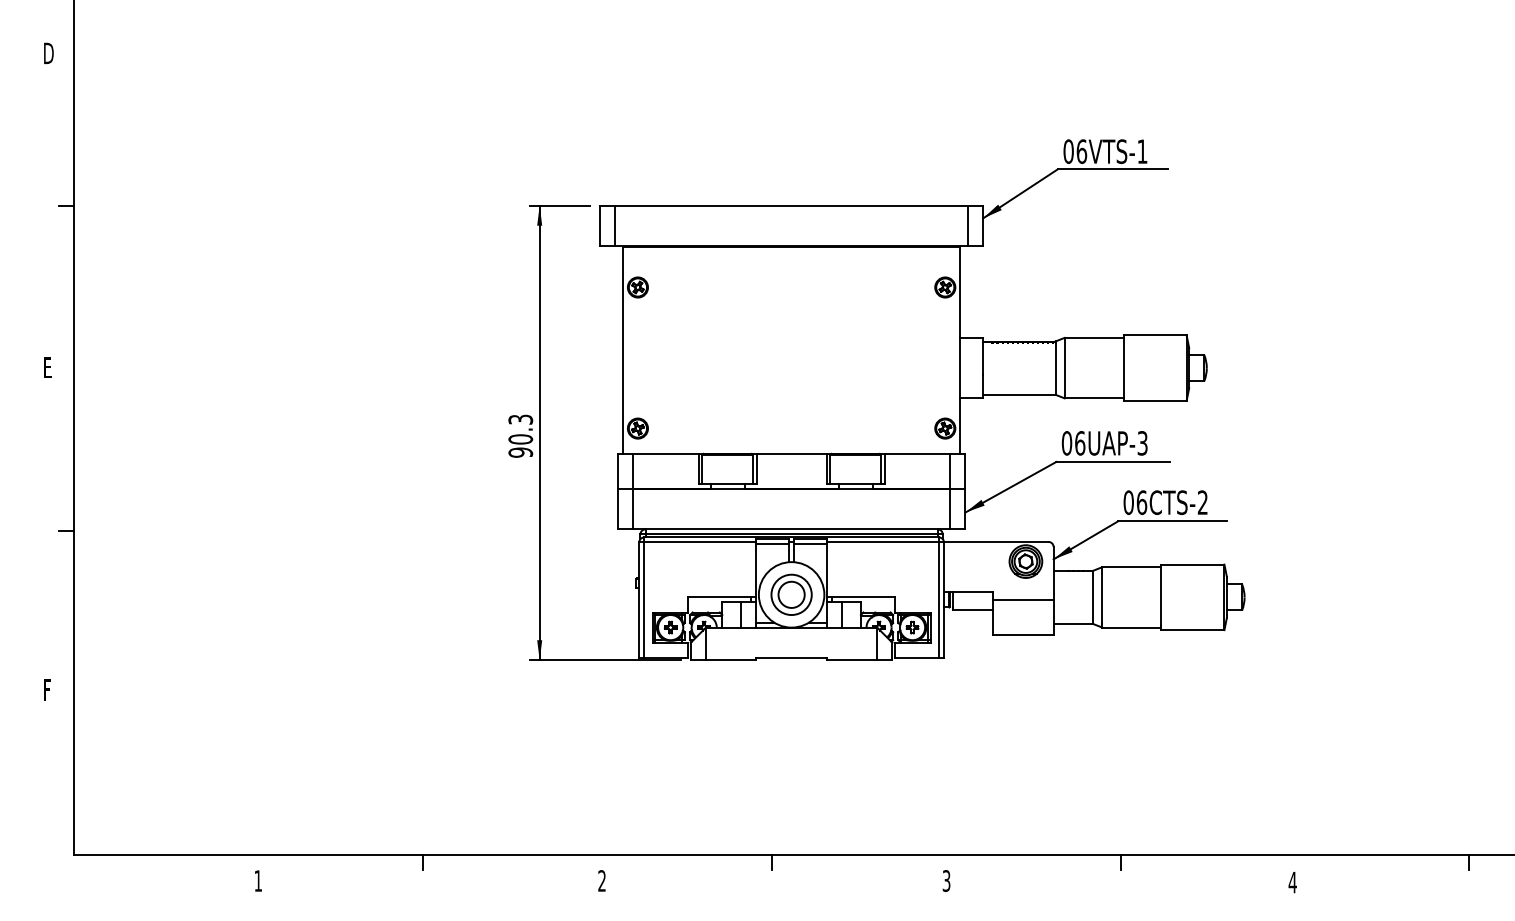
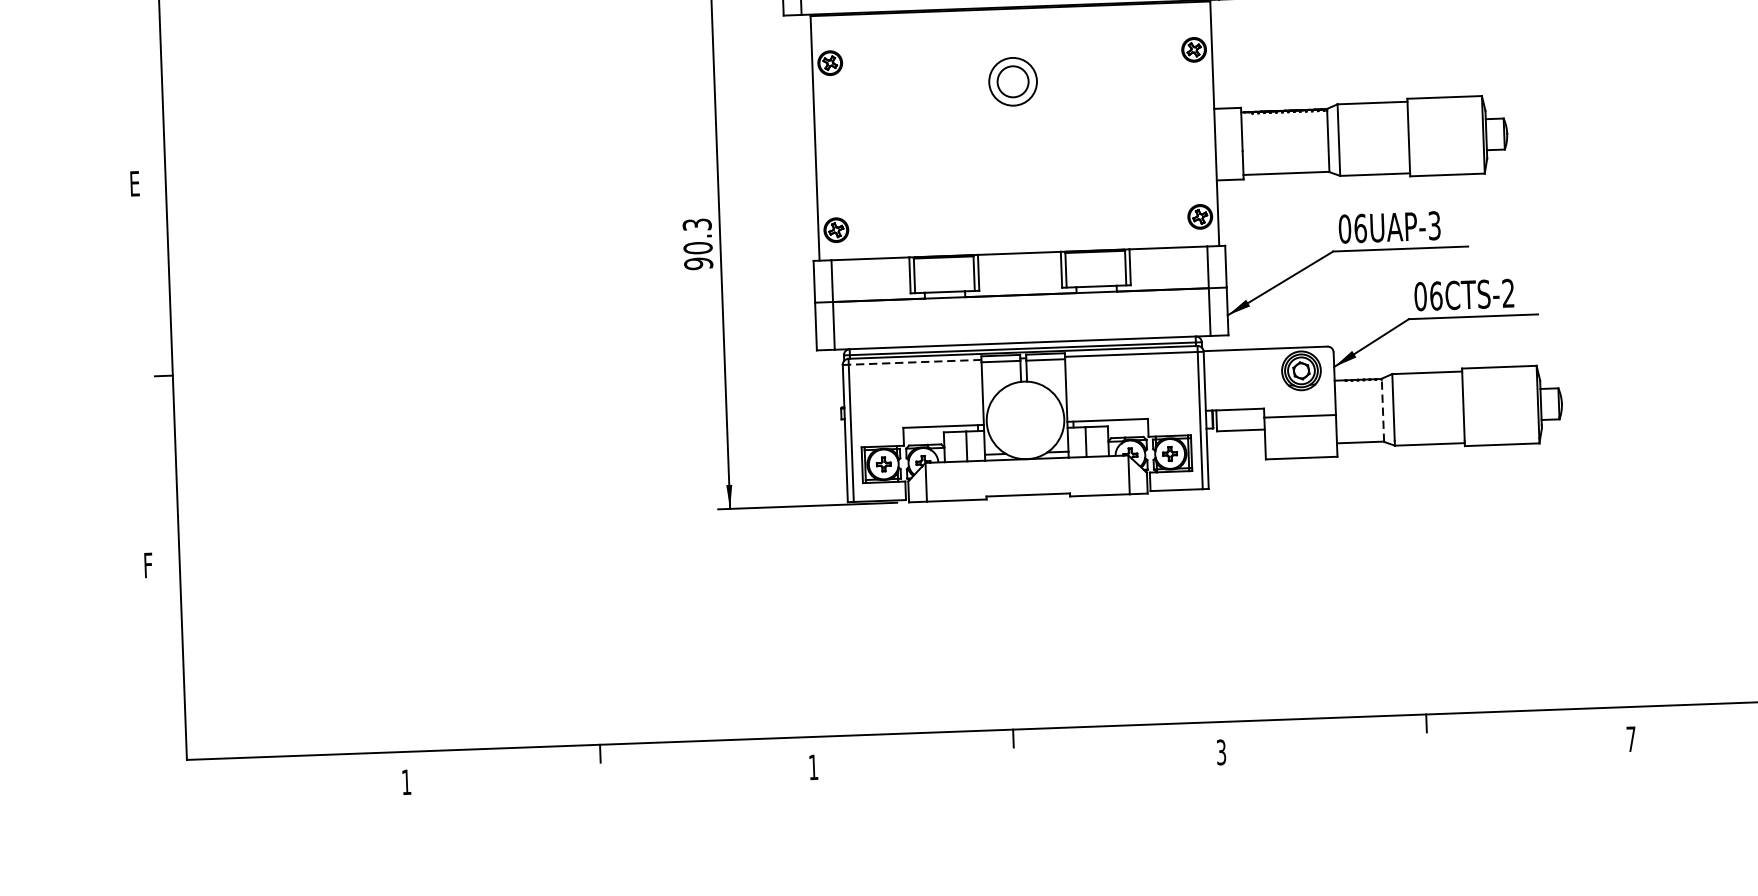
line: (699, 542) -> (914, 362), solid -> dashed
part: (791, 594) -> (1012, 81), moved
line: (1093, 597) -> (1383, 410), solid -> dashed
text: (601, 880) -> (812, 766), 2 -> 1
text: (1292, 882) -> (1631, 739), 4 -> 7

